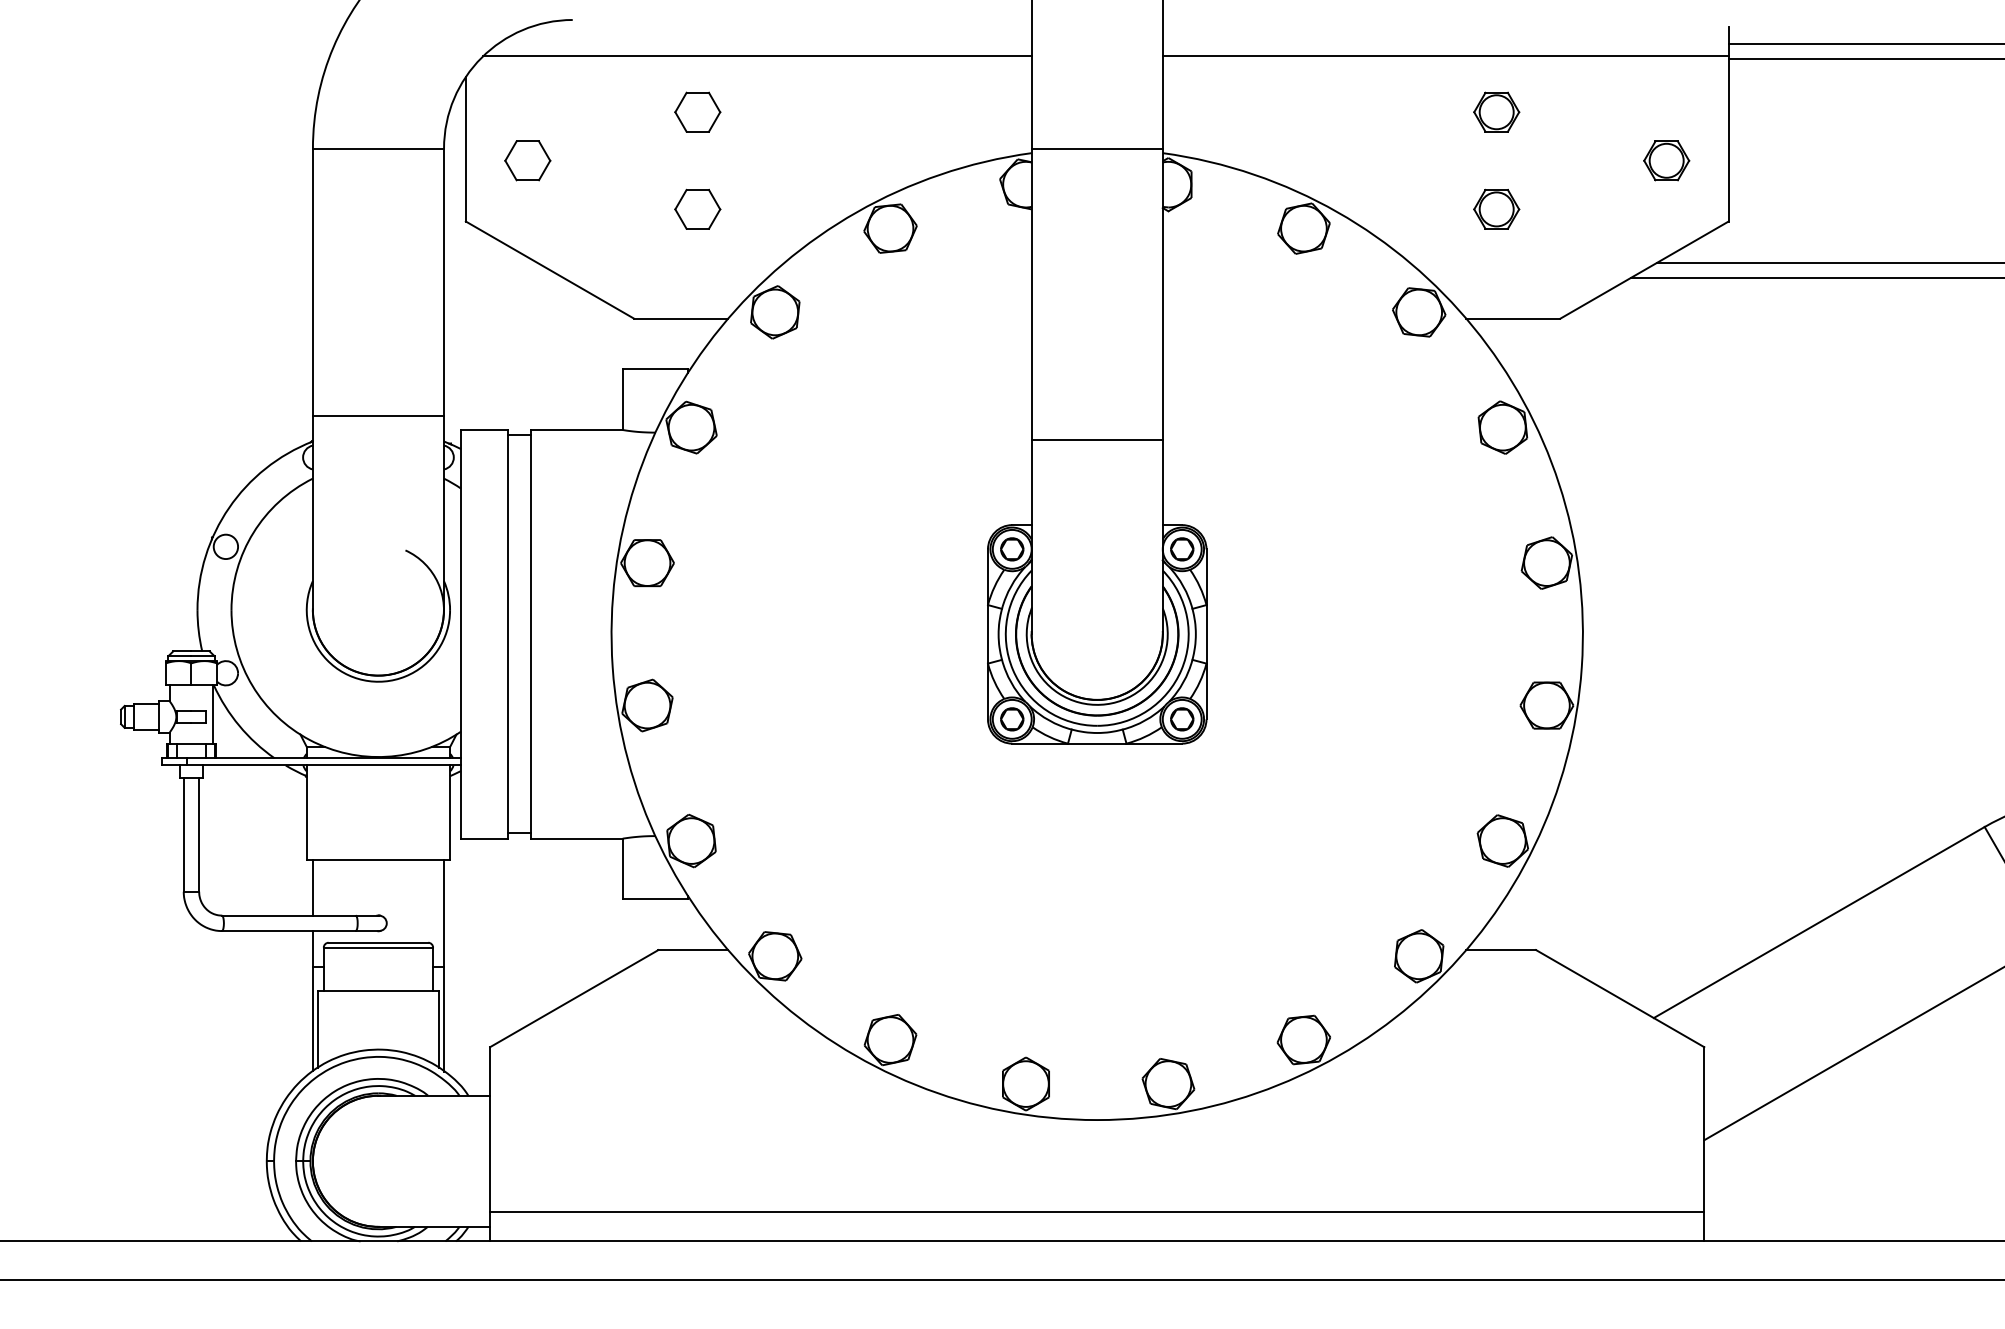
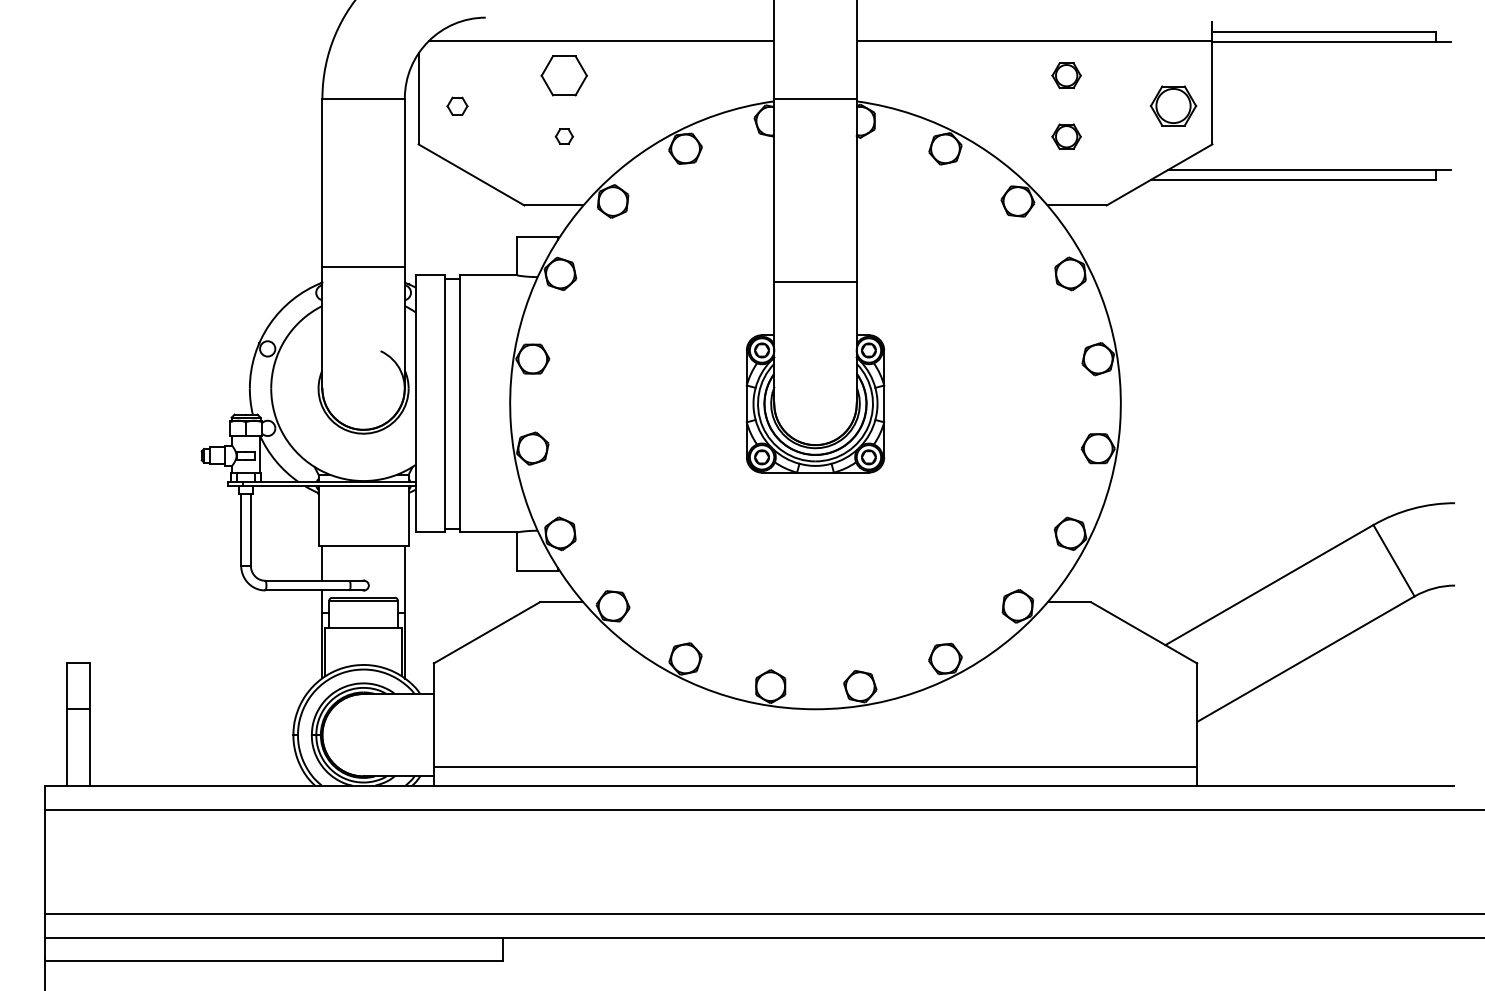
part: (697, 111) -> (564, 75), size x1.6
part: (527, 161) -> (457, 106), size x0.7
part: (1666, 161) -> (1173, 106), size x1.6
part: (697, 208) -> (564, 136), size x0.6

